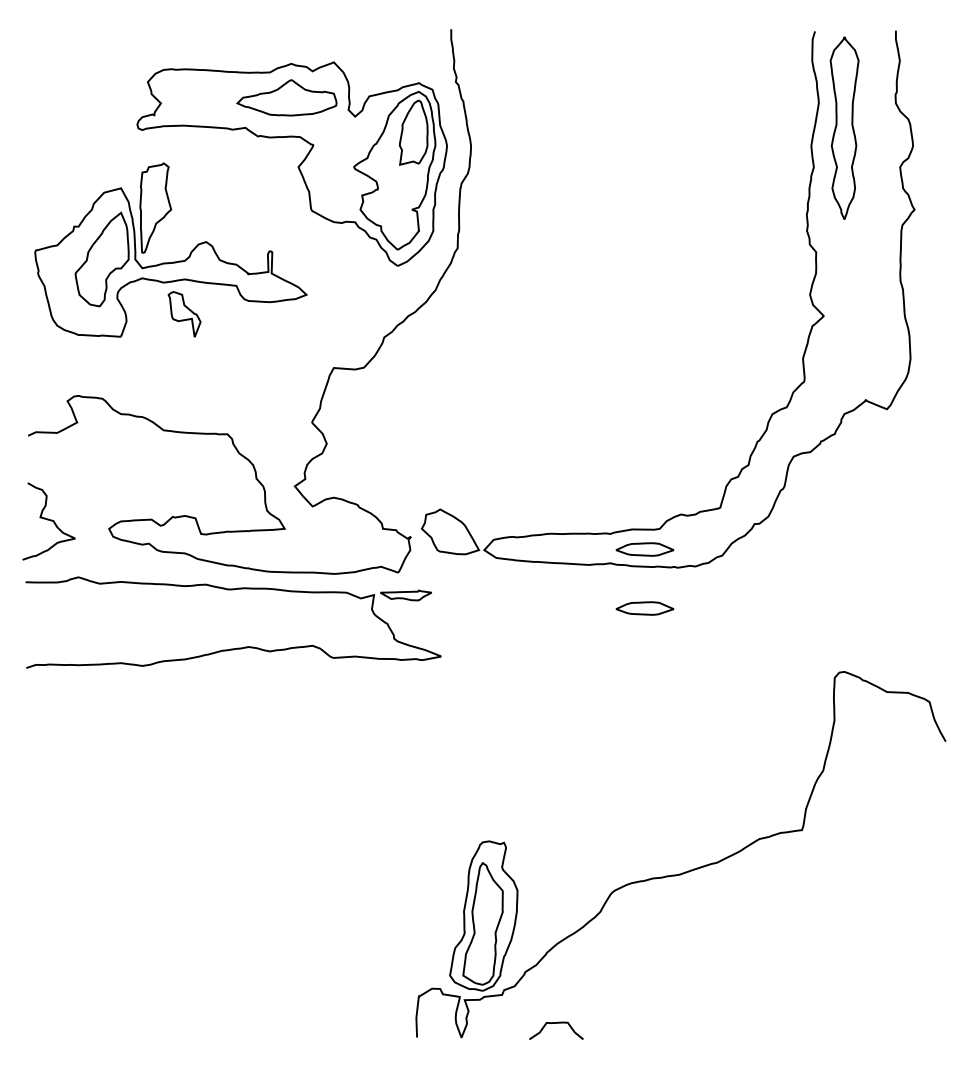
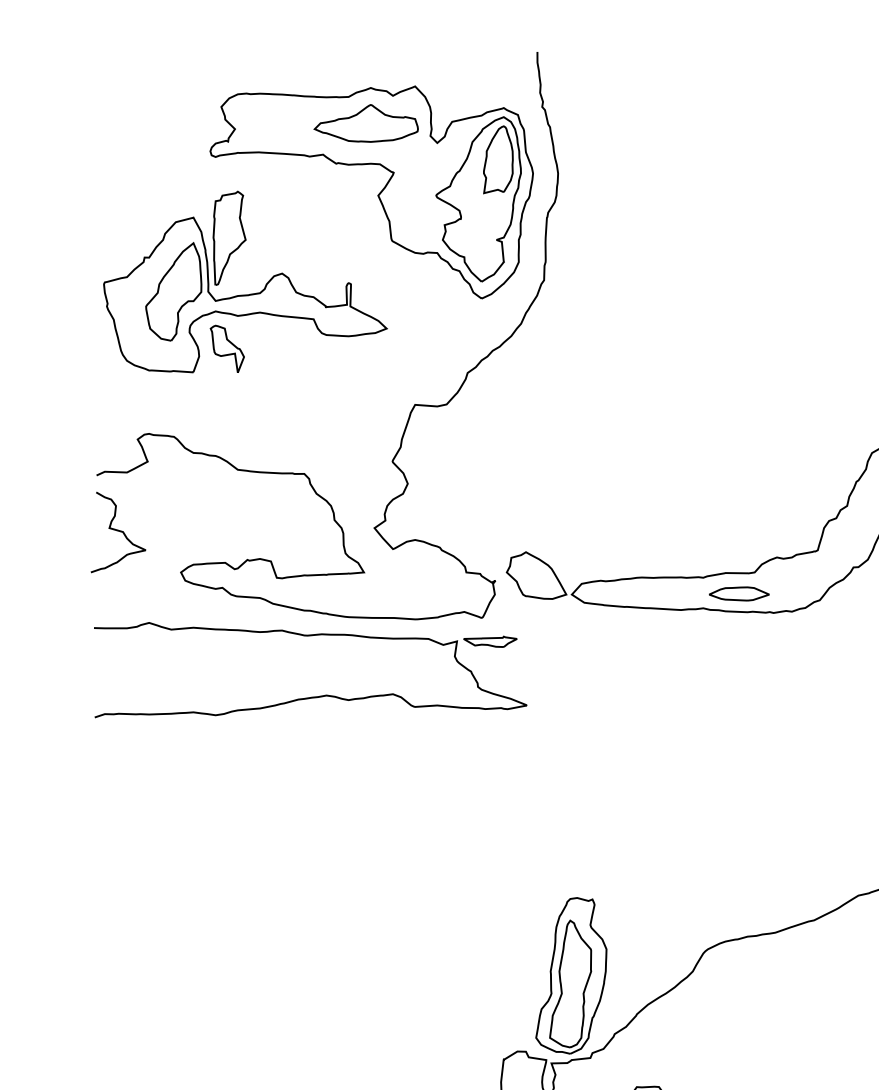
part: (184, 314) -> (227, 349), moved
curve: (48, 520) -> (117, 531), moved
part: (644, 608) -> (738, 655), removed

